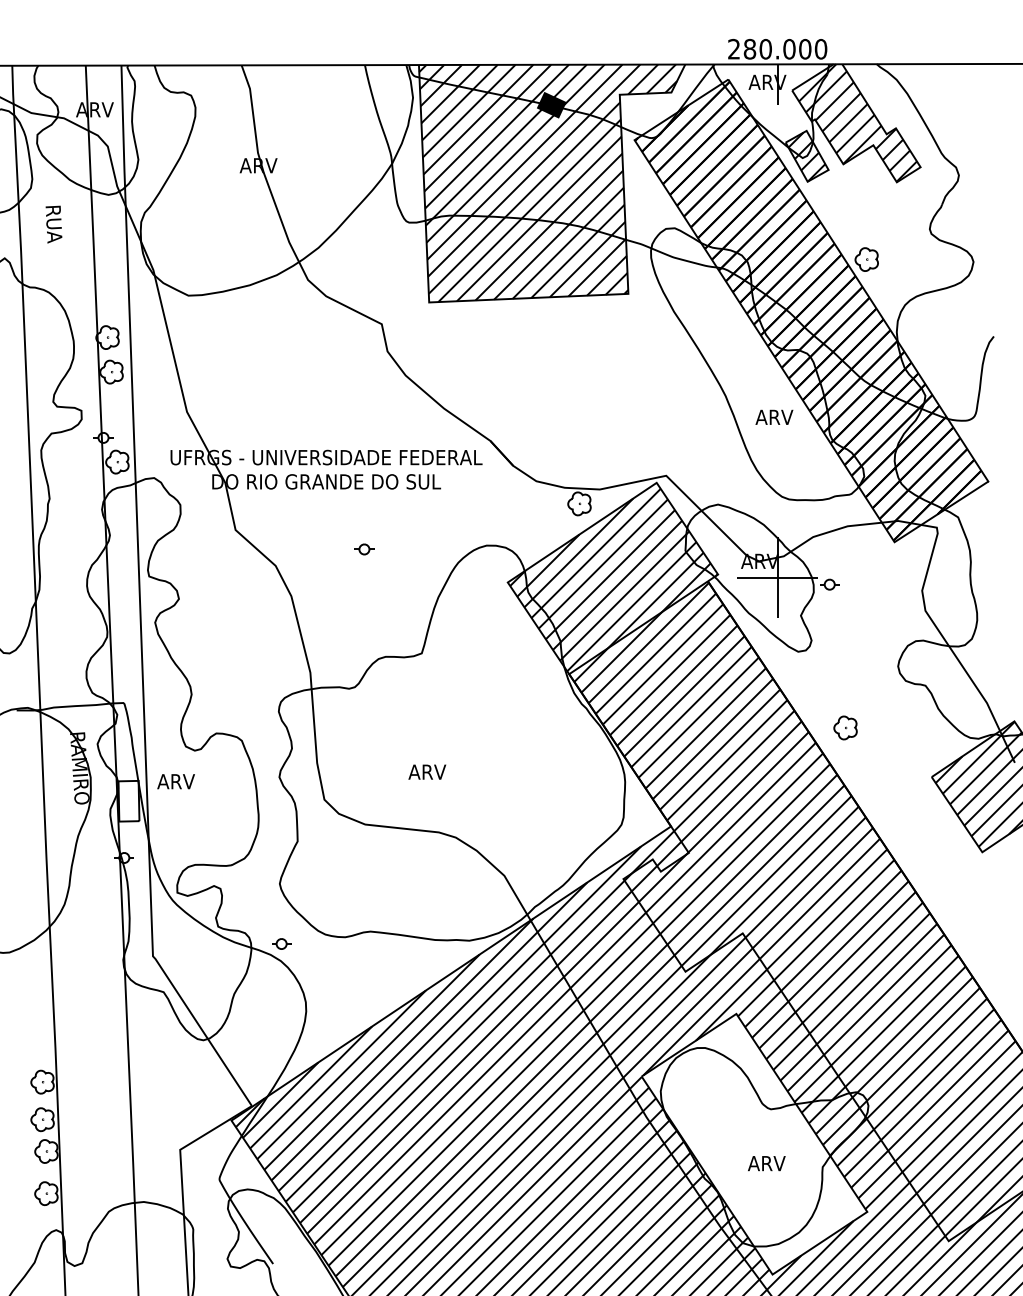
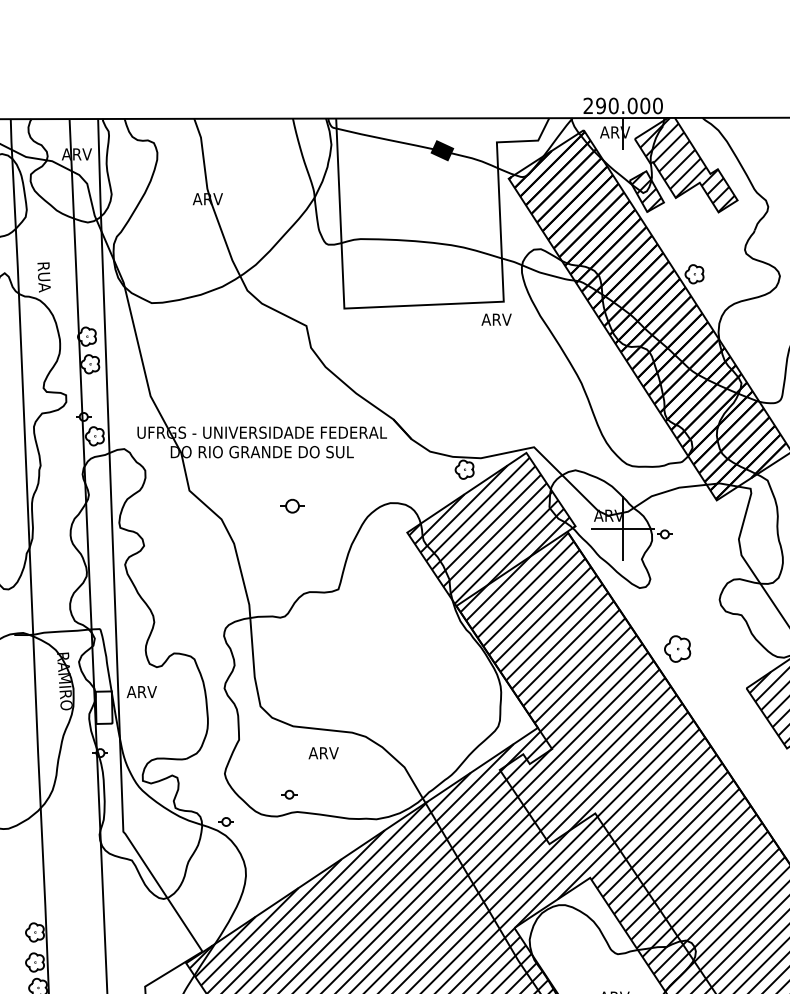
text: (749, 49) -> (600, 106), 280.000 -> 290.000
hatch: (548, 183) -> (439, 213), removed
text: (53, 224) -> (43, 277), moved
text: (774, 416) -> (496, 319), moved
part: (364, 549) -> (292, 506), size x1.6
part: (845, 727) -> (677, 648), size x1.4
text: (427, 771) -> (323, 752), moved
part: (360, 909) -> (289, 794), added

